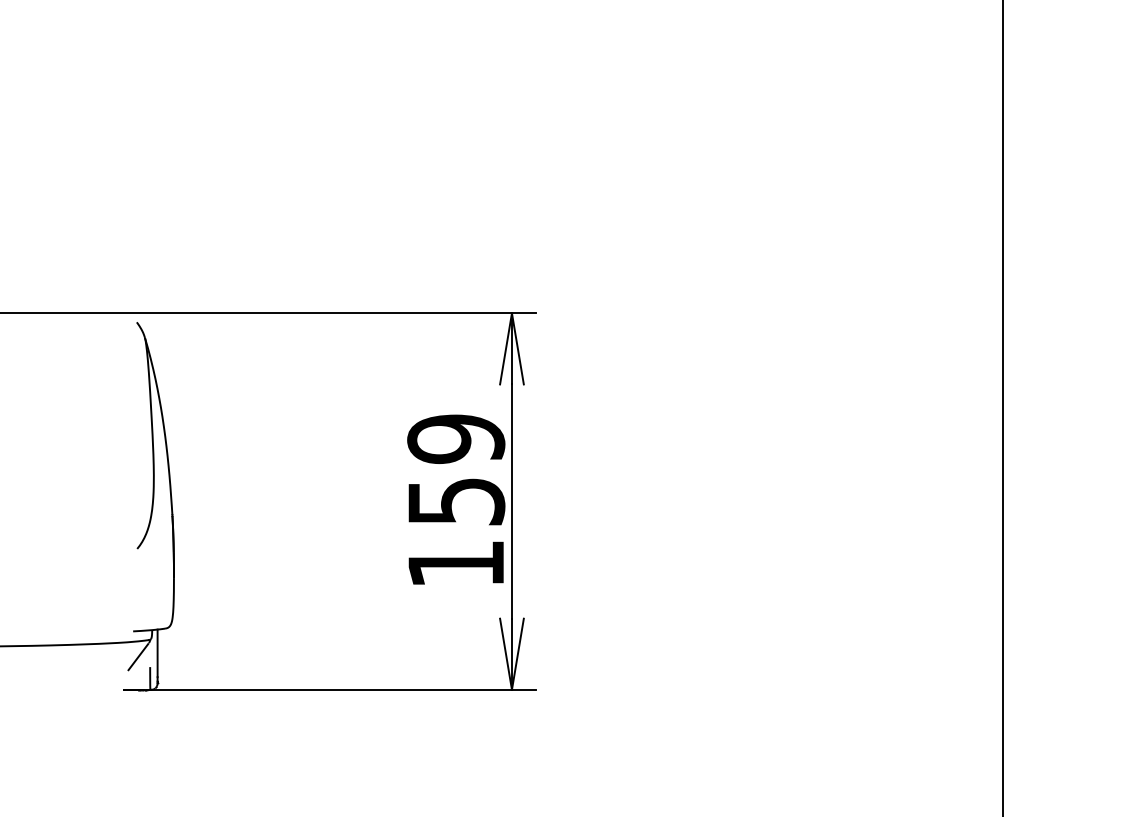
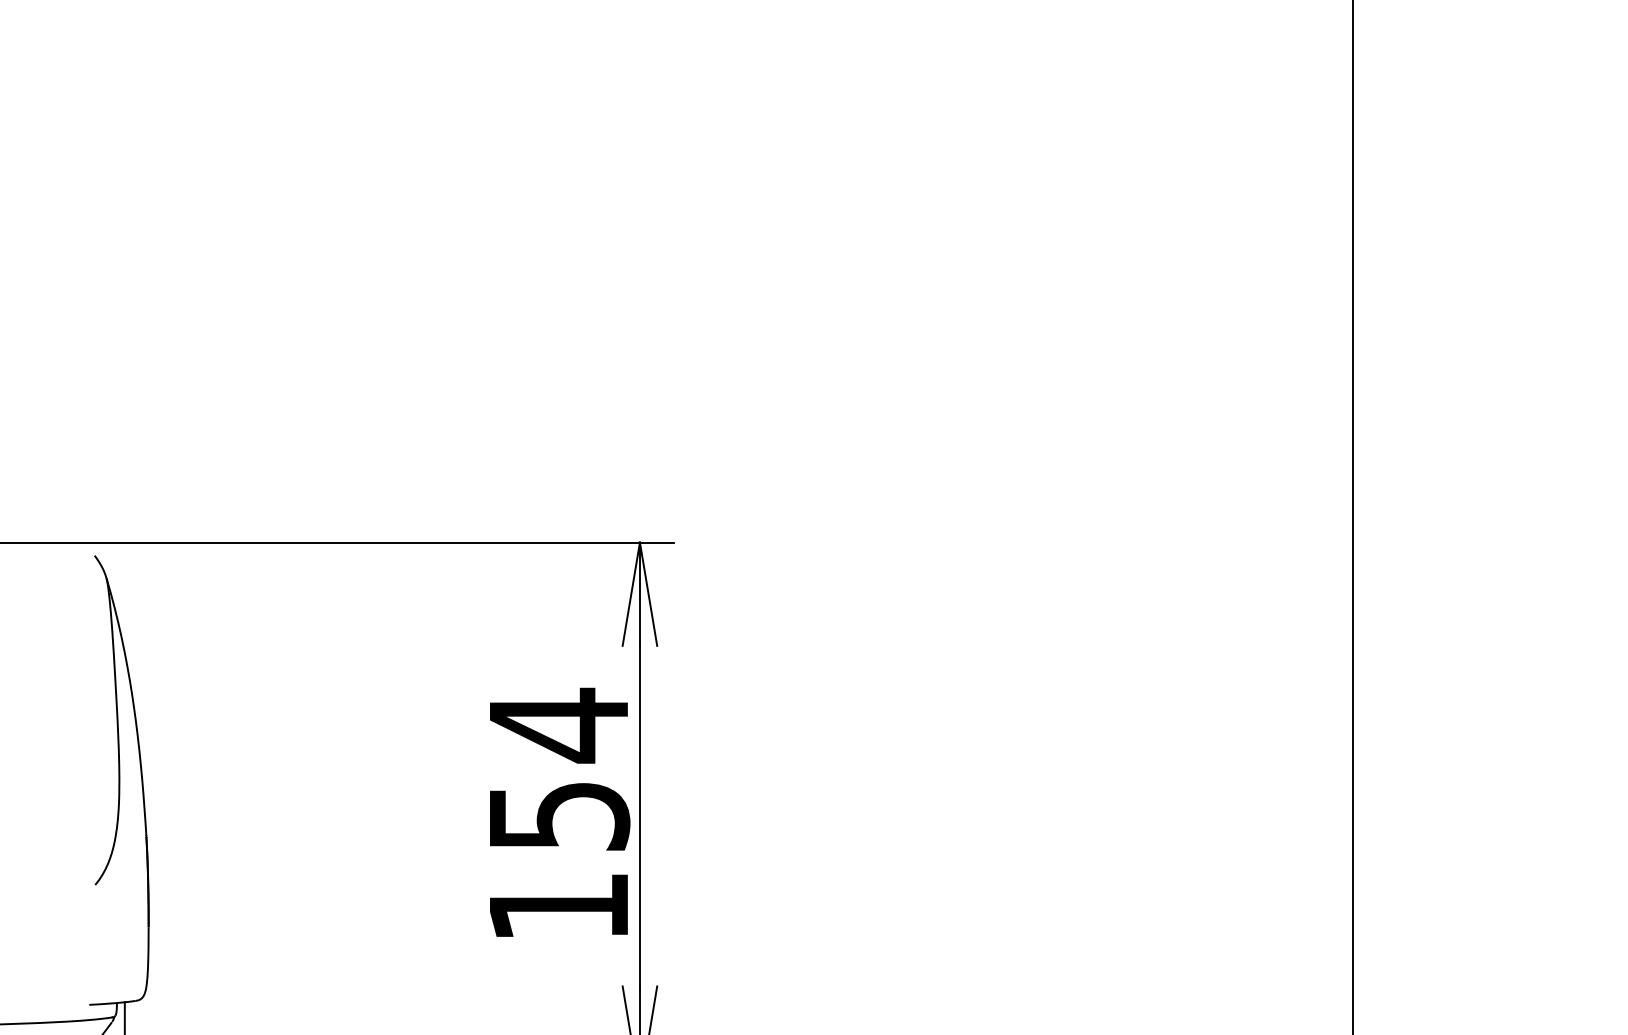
text: (456, 439) -> (559, 725), 159 -> 154

